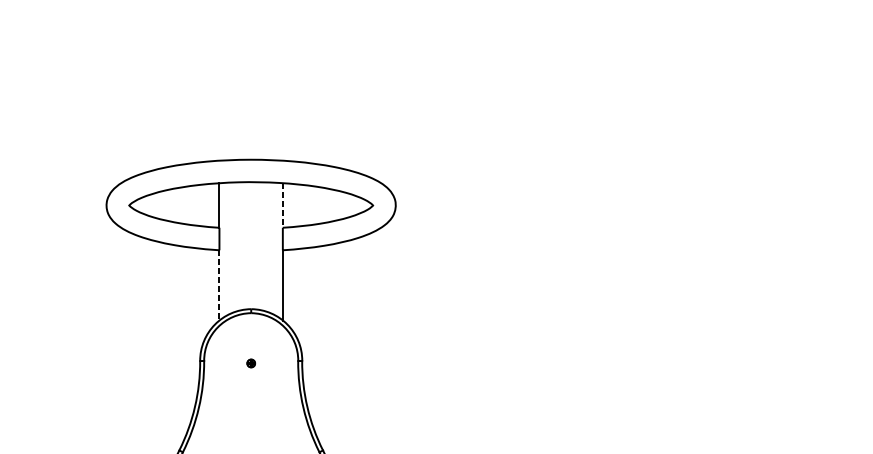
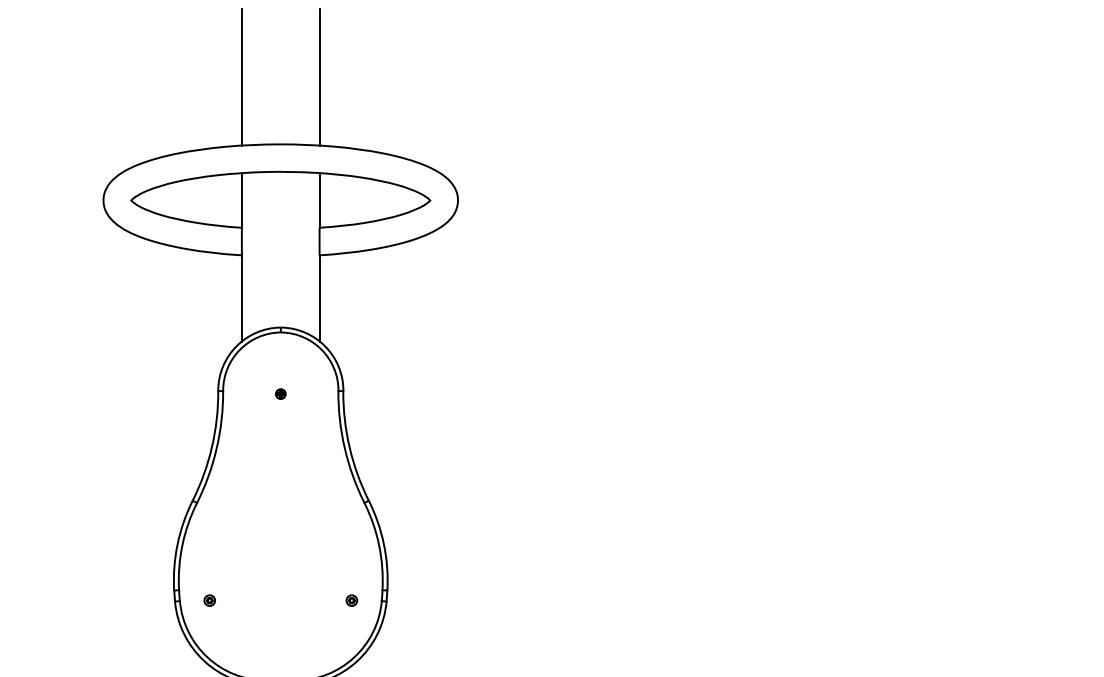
line: (219, 105) -> (241, 77), added
line: (282, 105) -> (319, 77), added
line: (282, 205) -> (319, 200), dashed -> solid
line: (219, 285) -> (241, 298), dashed -> solid

